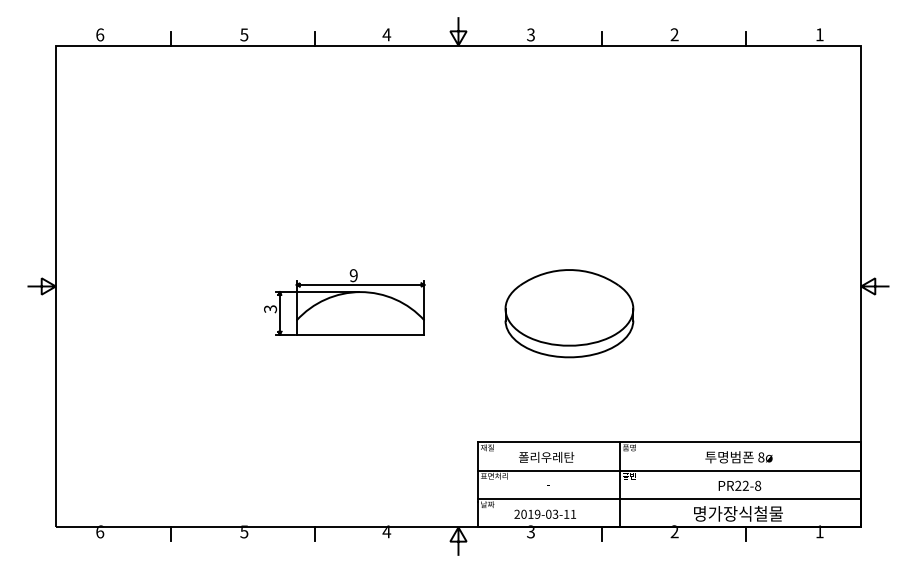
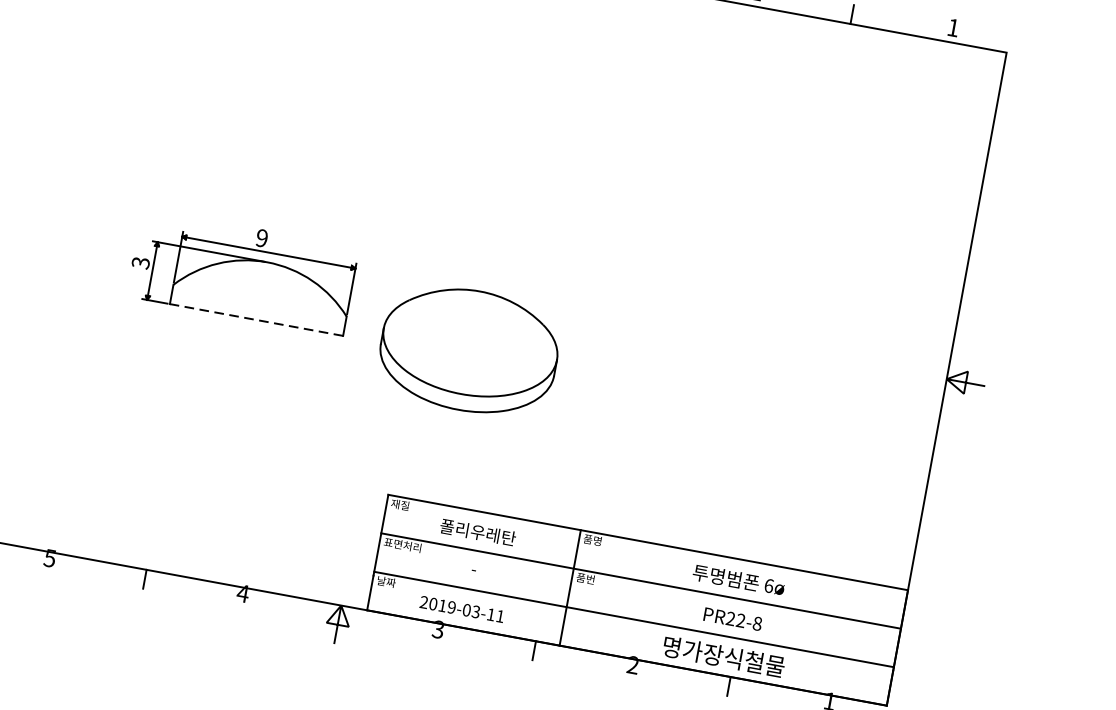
part: (569, 313) -> (469, 350), moved
line: (360, 334) -> (256, 319), solid -> dashed
text: (761, 457) -> (769, 586), 8ø -> 6ø

